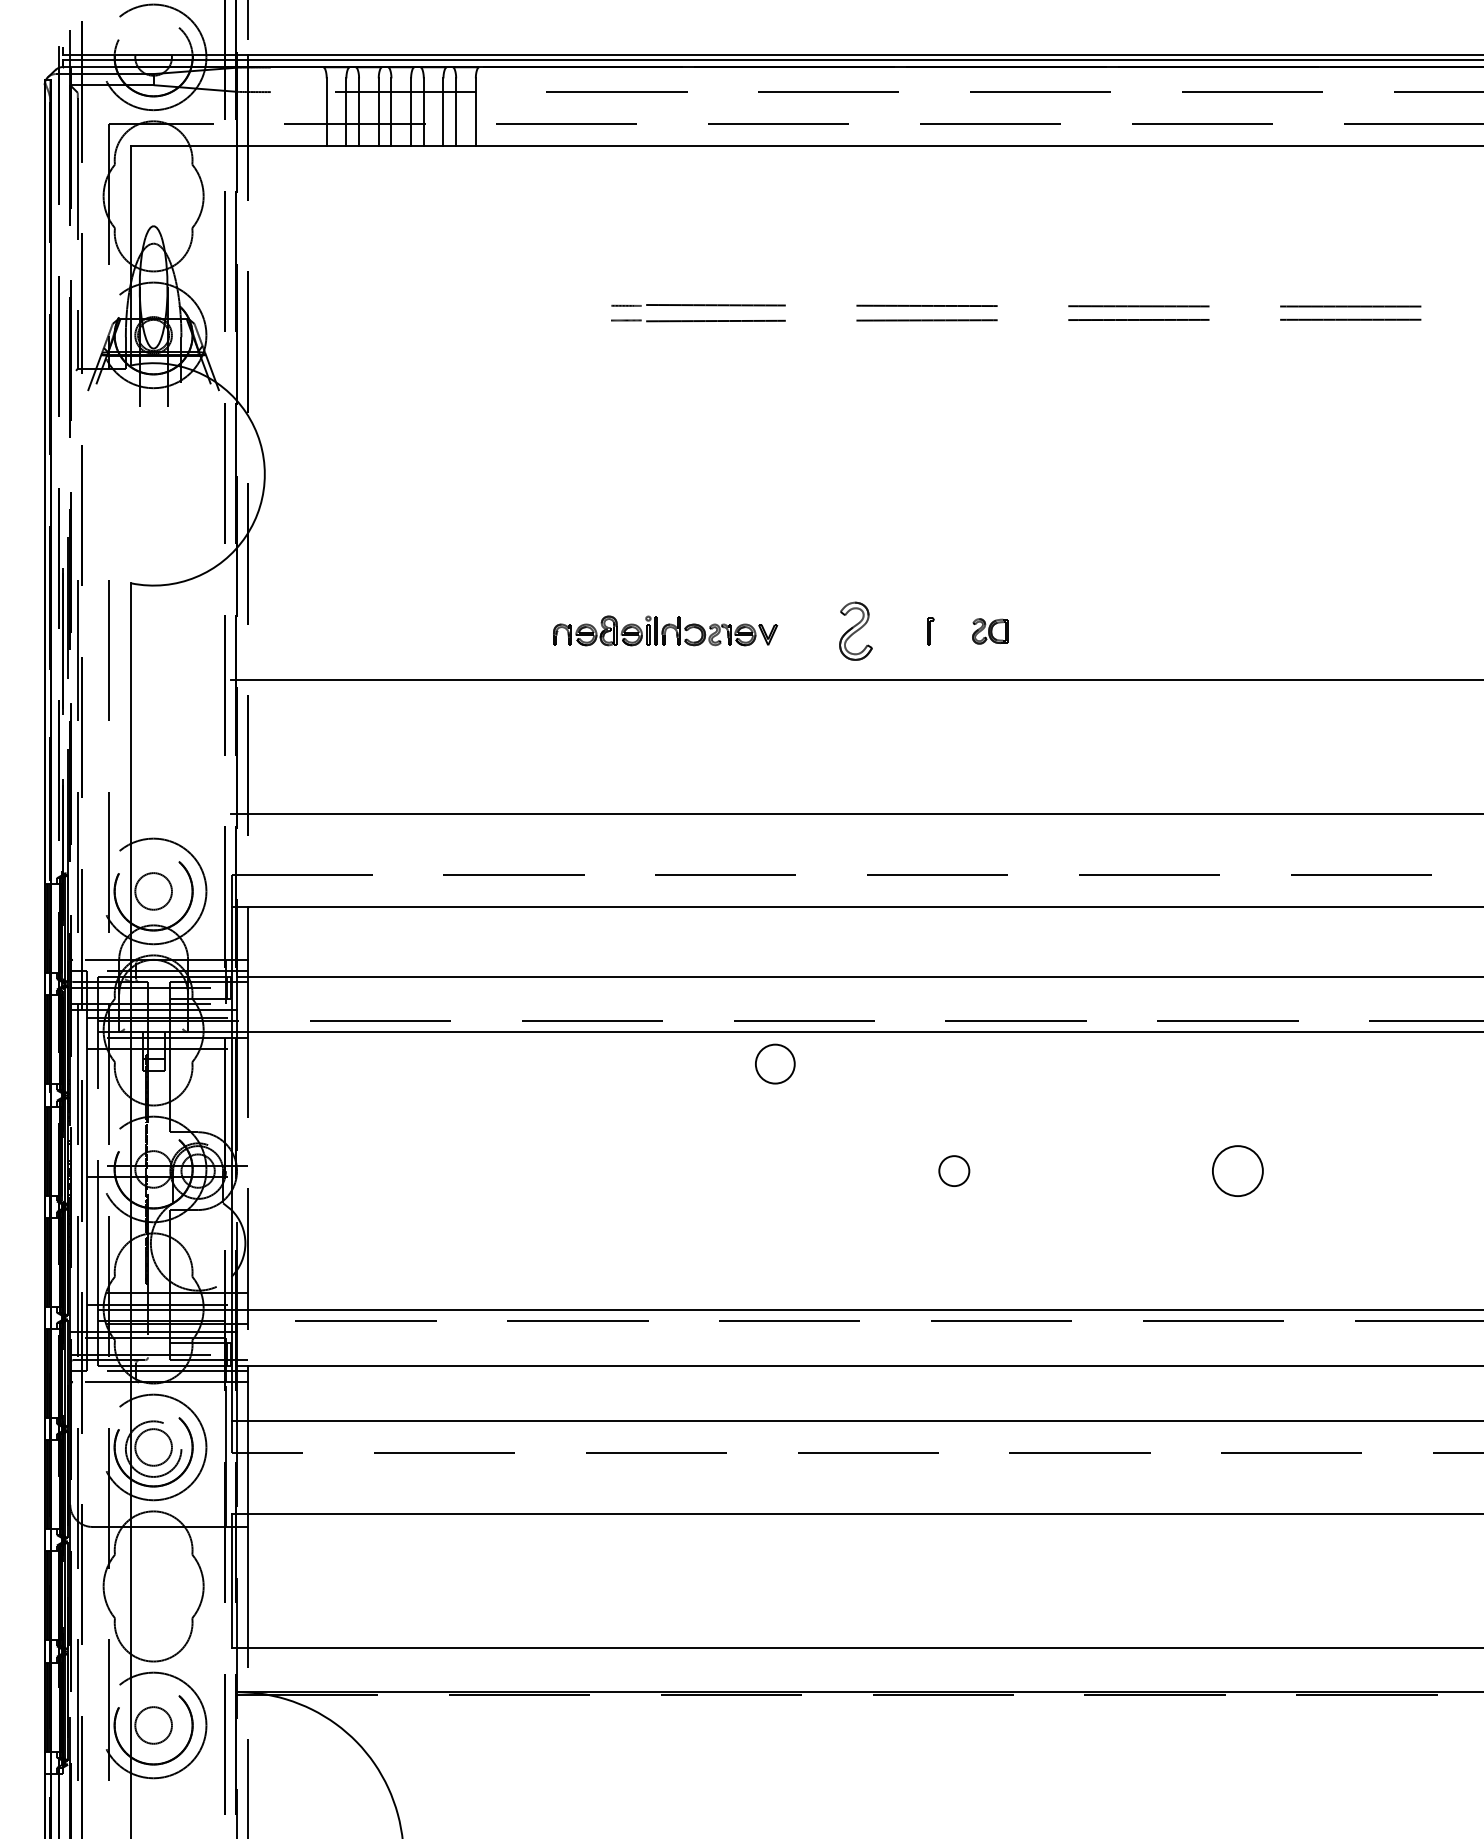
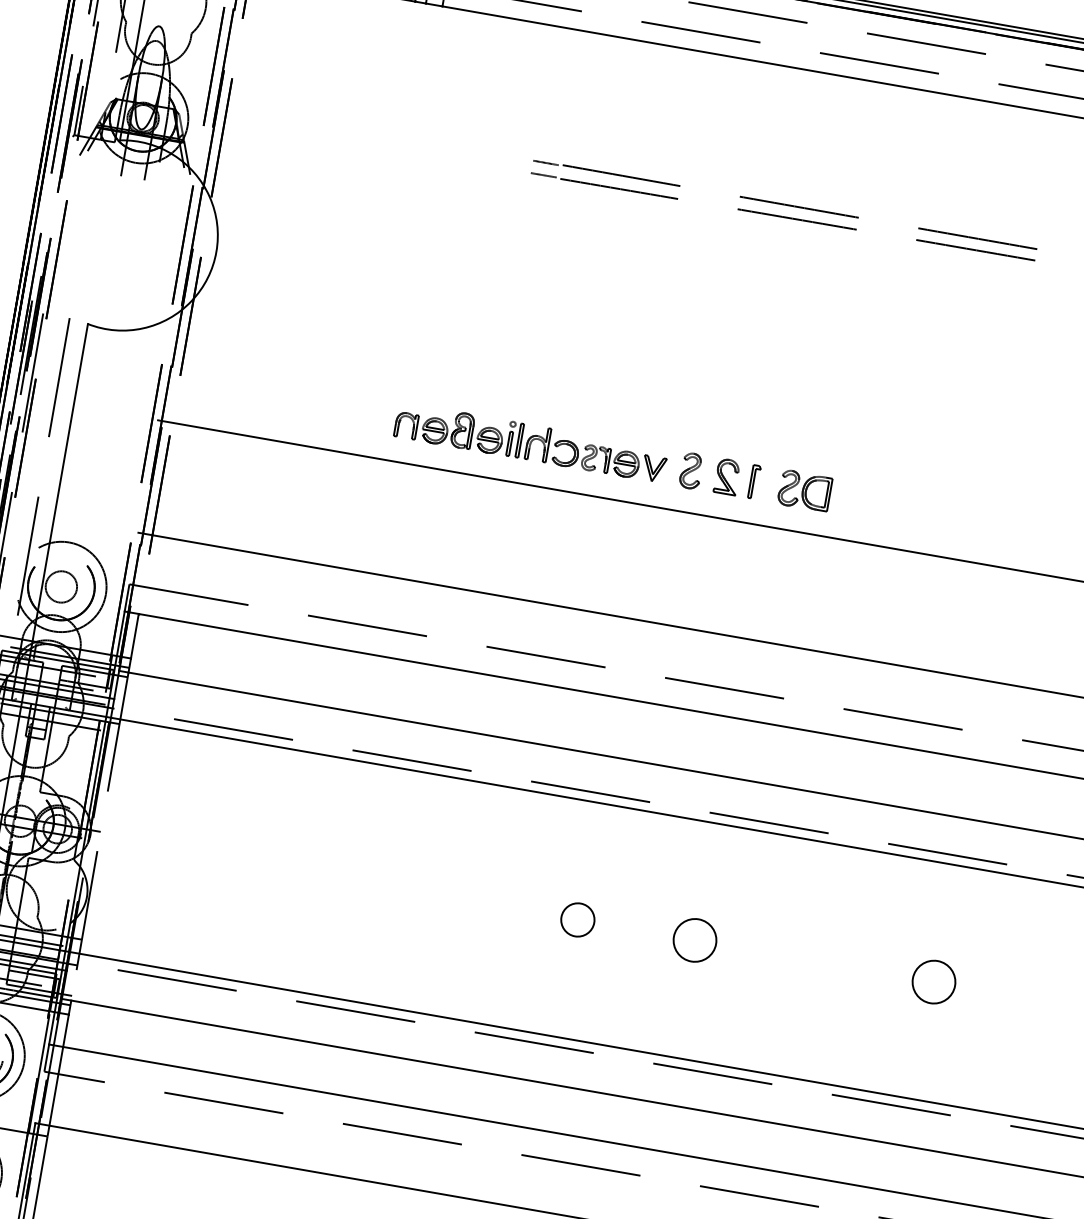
part: (665, 630) -> (531, 442), size x1.43
part: (898, 630) -> (727, 476), added
part: (855, 631) -> (691, 471), size x0.71
part: (930, 631) -> (754, 482), size x1.43
part: (990, 631) -> (804, 490), size x1.67
circle: (775, 1063) -> (578, 919), moved
circle: (954, 1171) -> (695, 940), size x1.67

